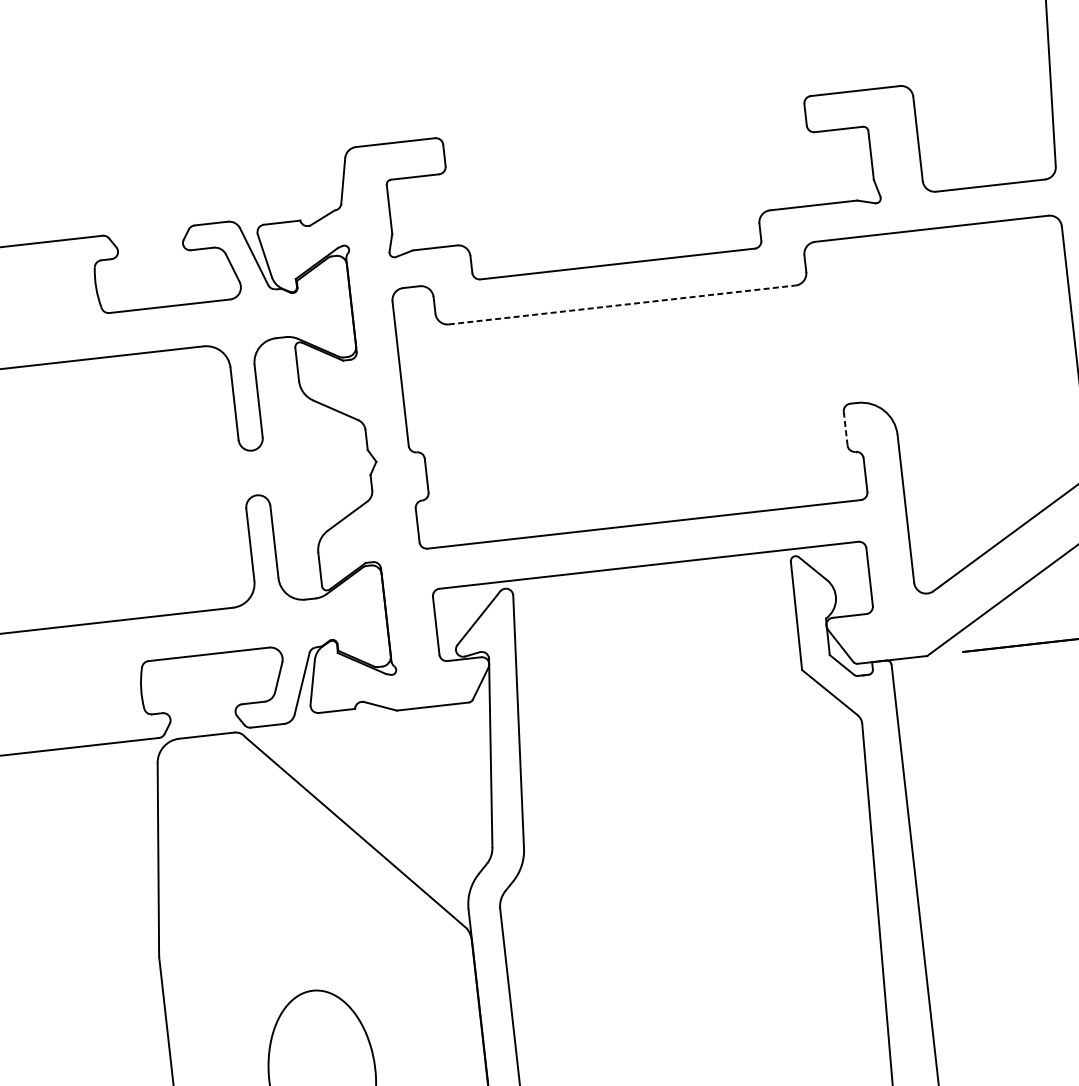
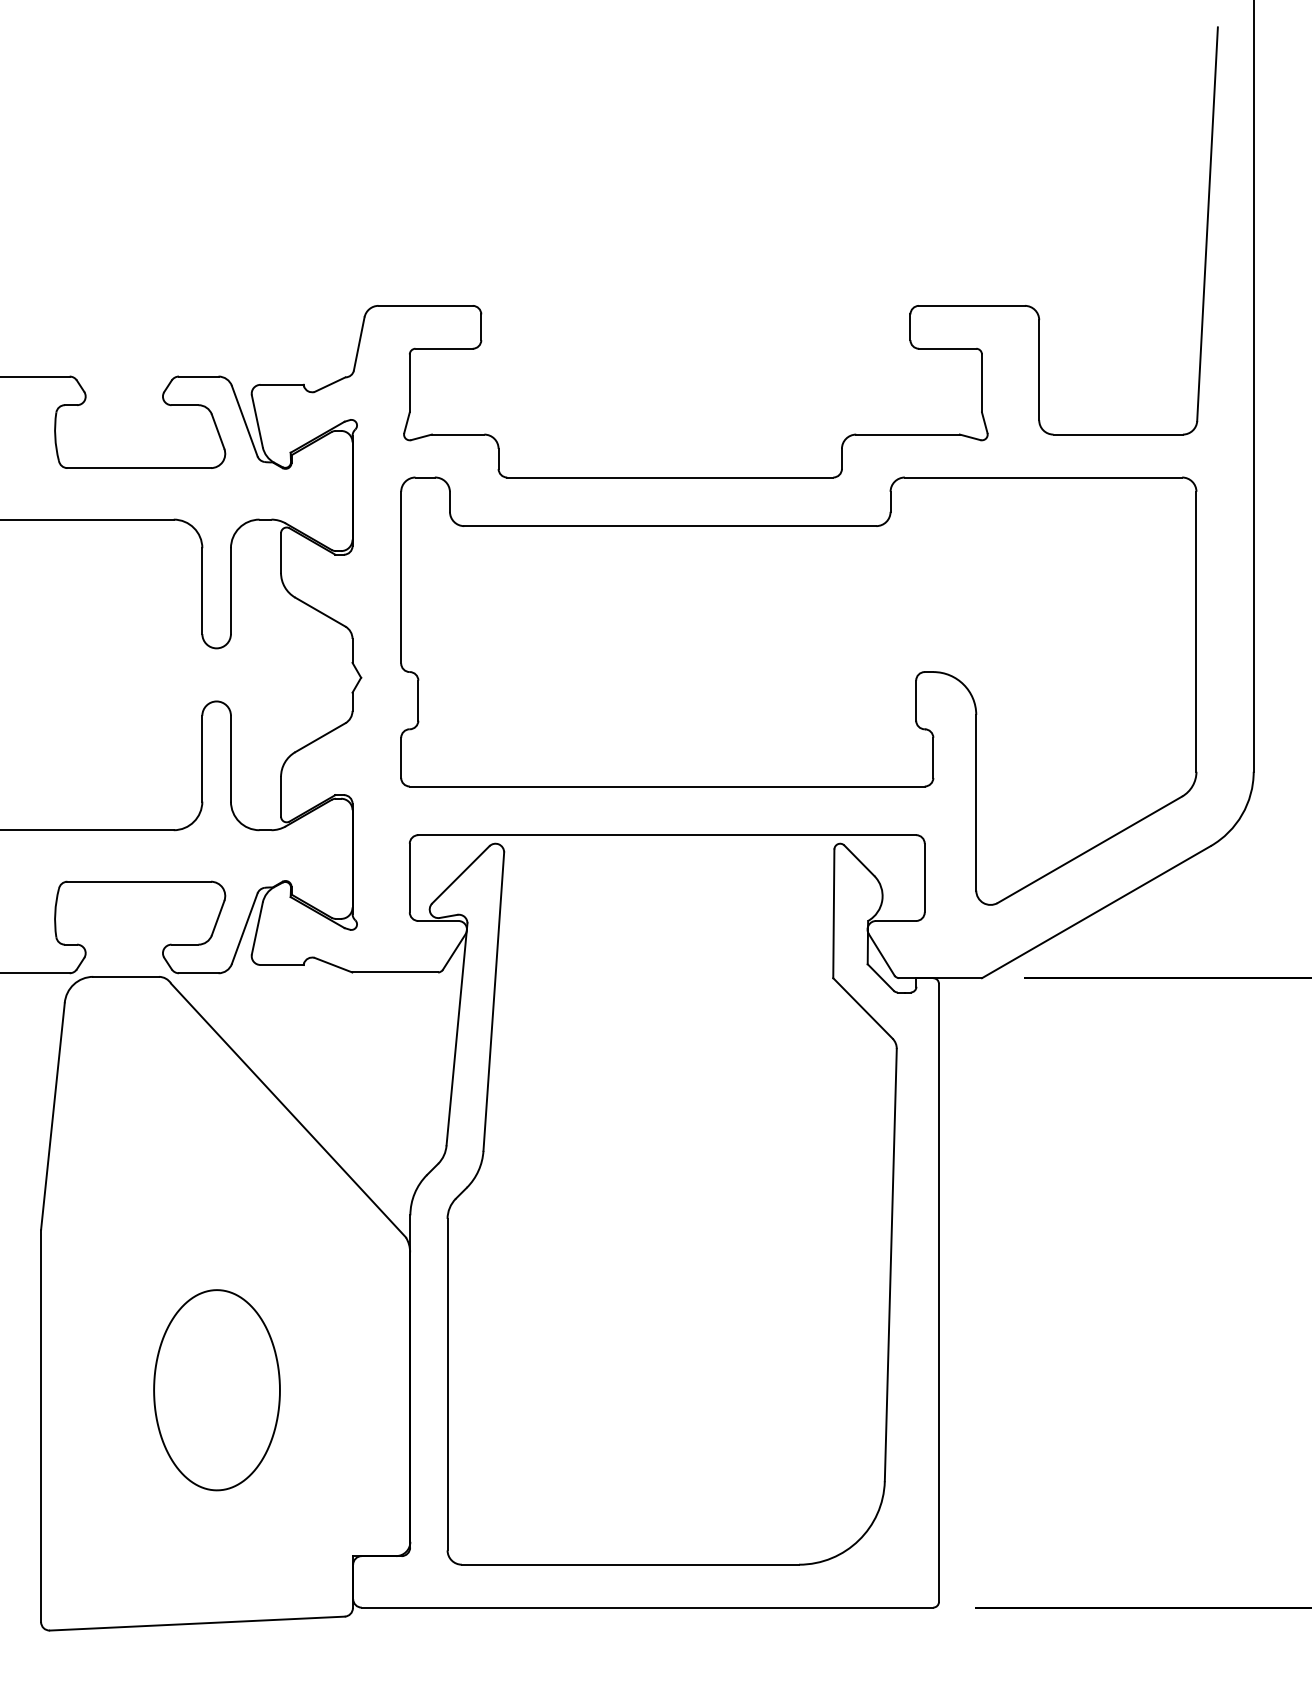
line: (622, 305) -> (670, 526), dashed -> solid
line: (846, 429) -> (916, 701), dashed -> solid

